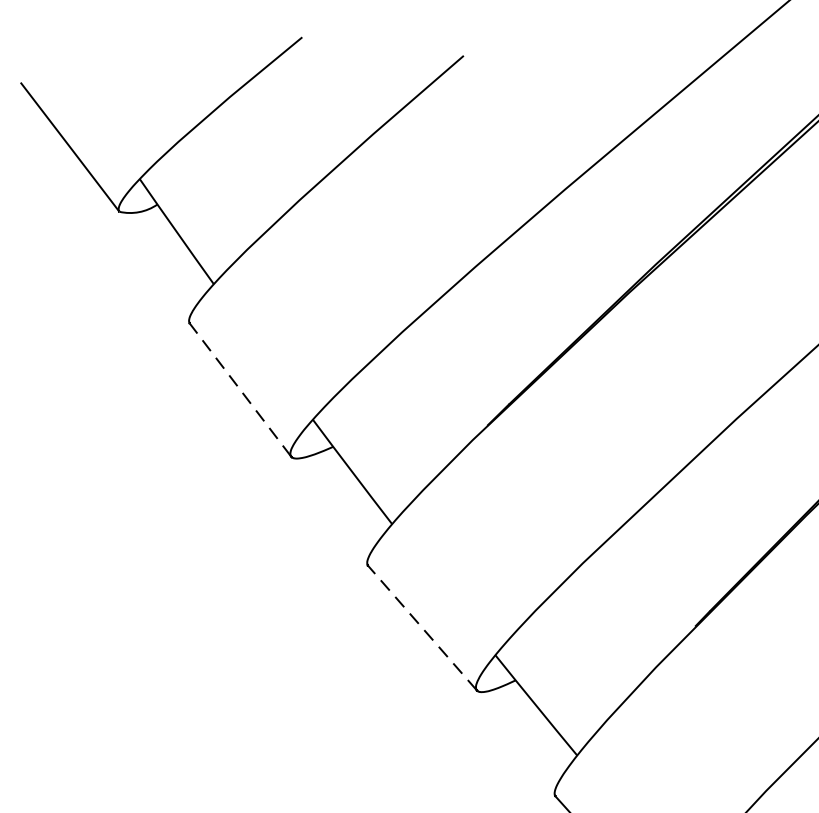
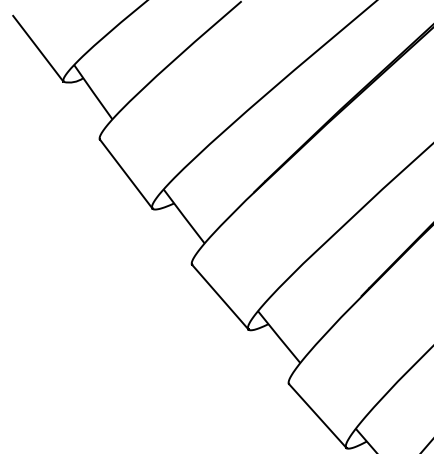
line: (239, 388) -> (125, 173), dashed -> solid
line: (422, 628) -> (220, 297), dashed -> solid

